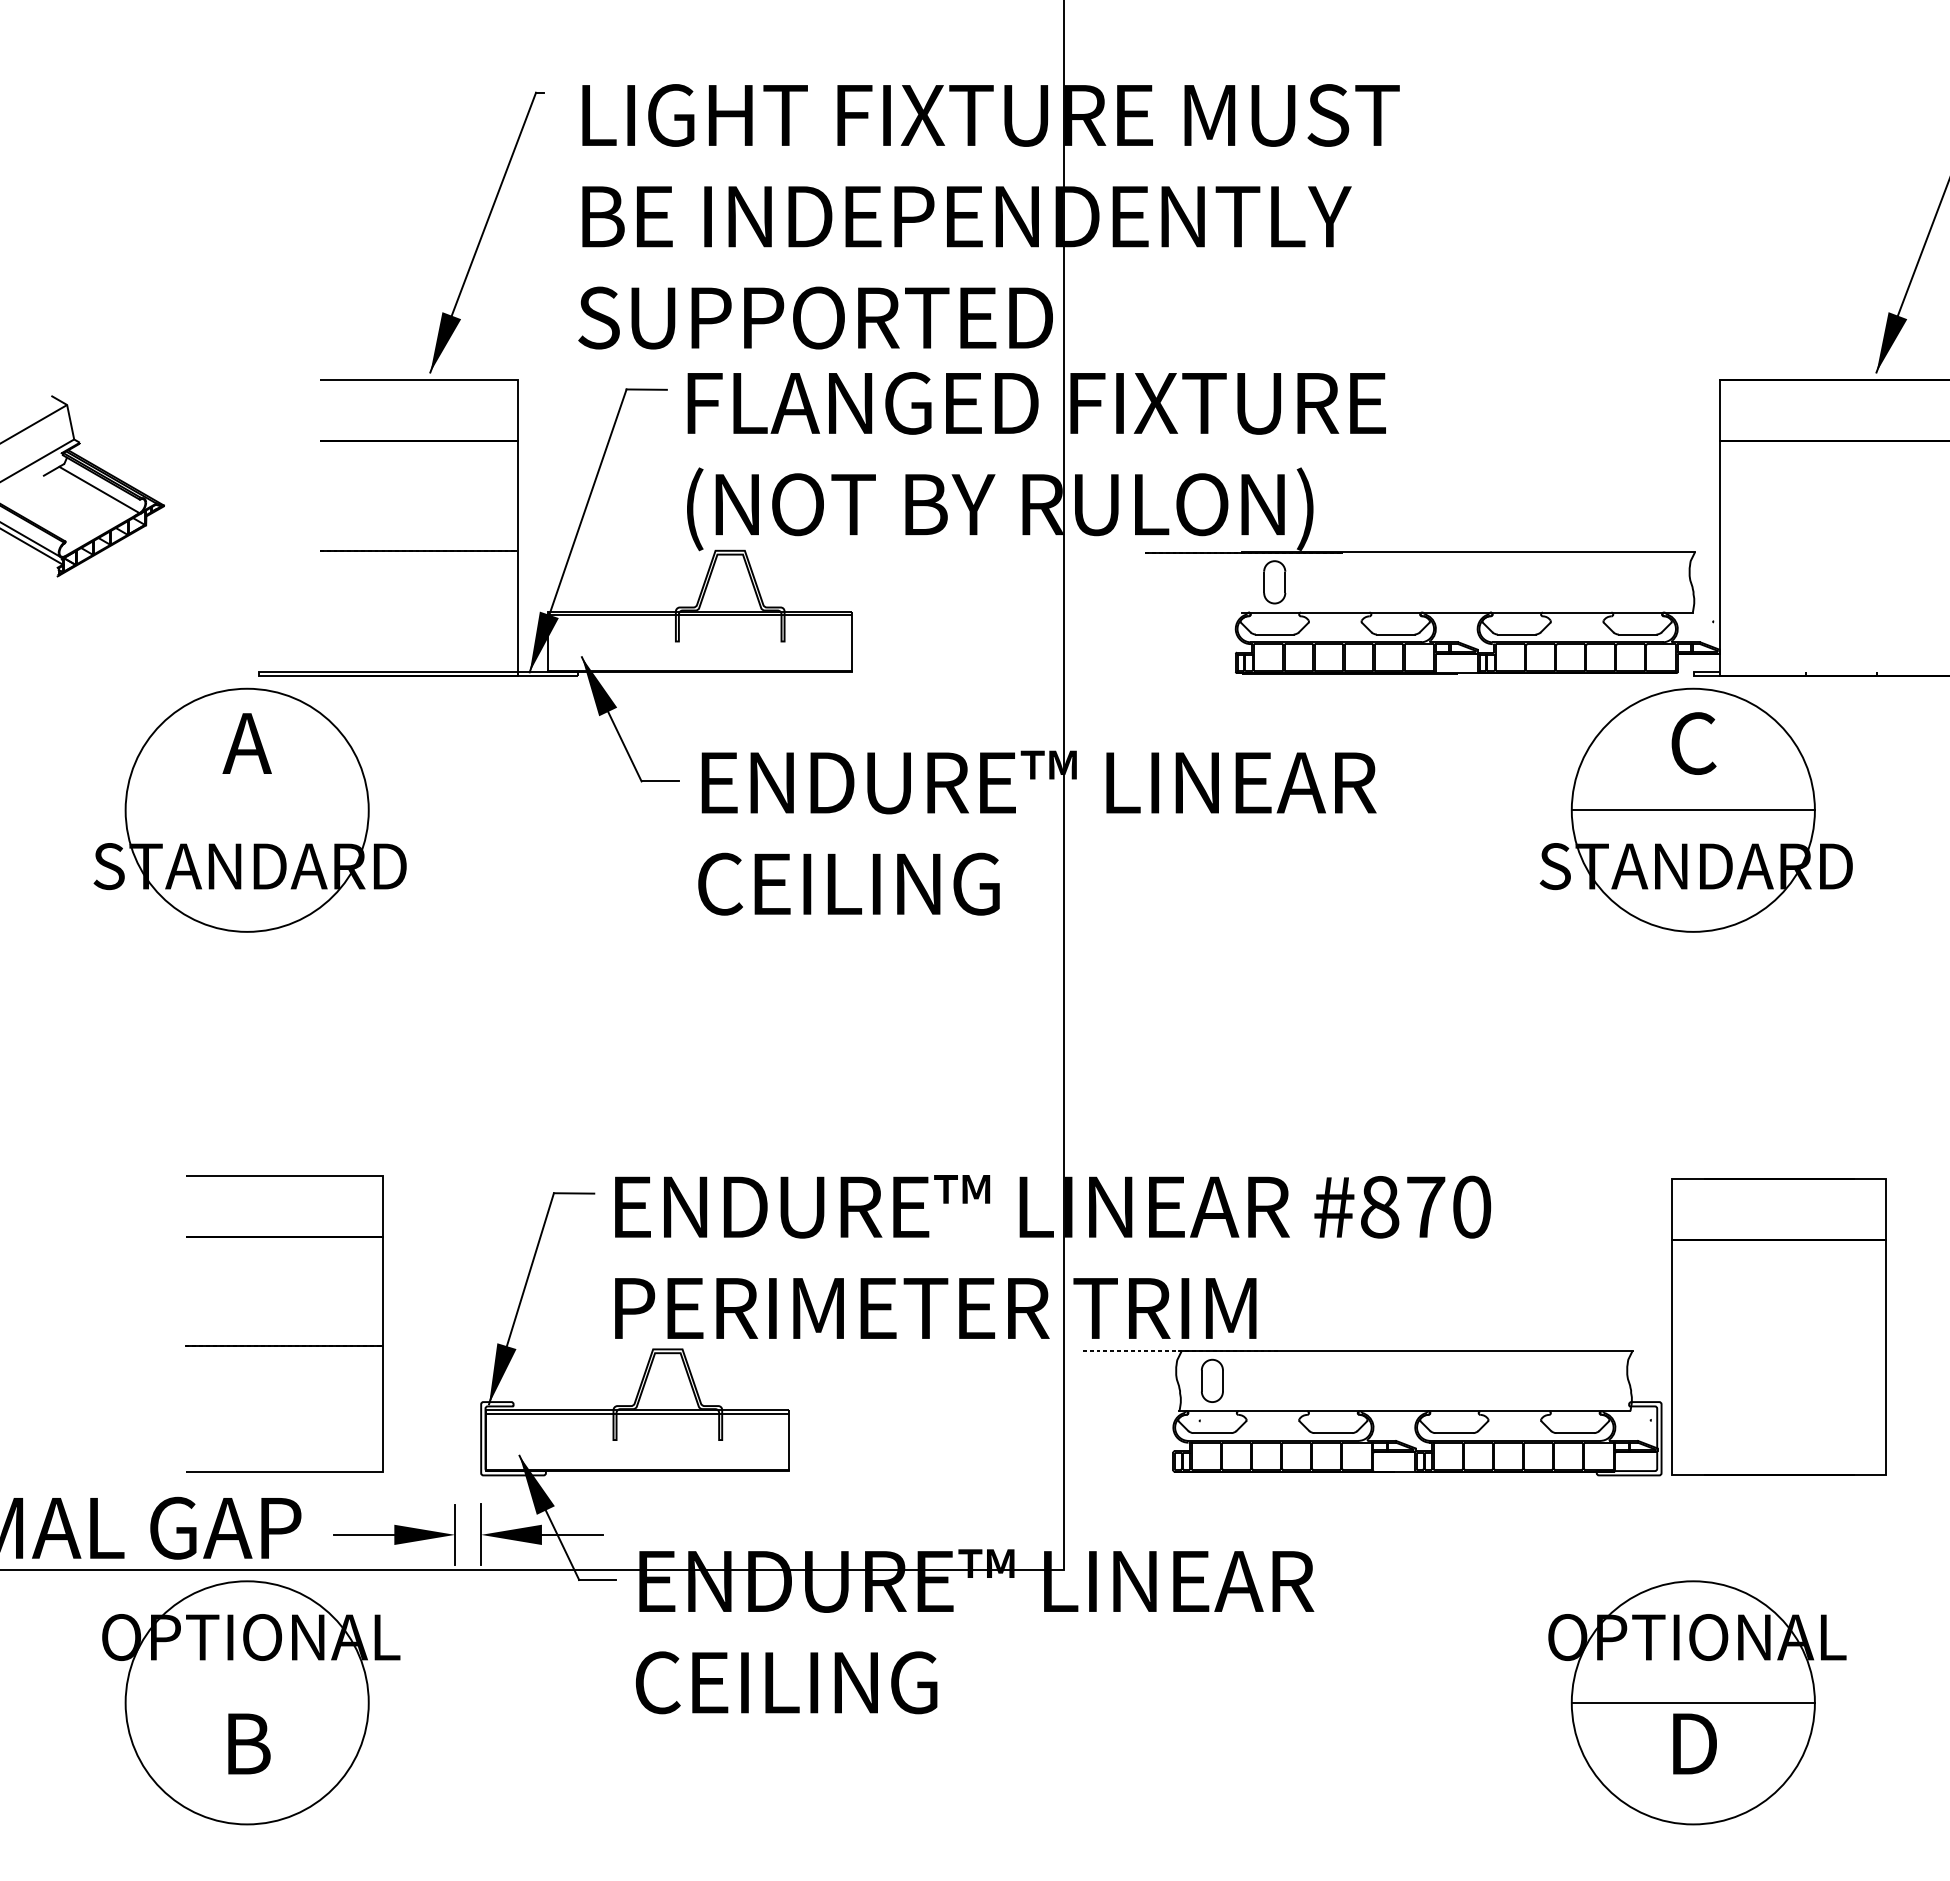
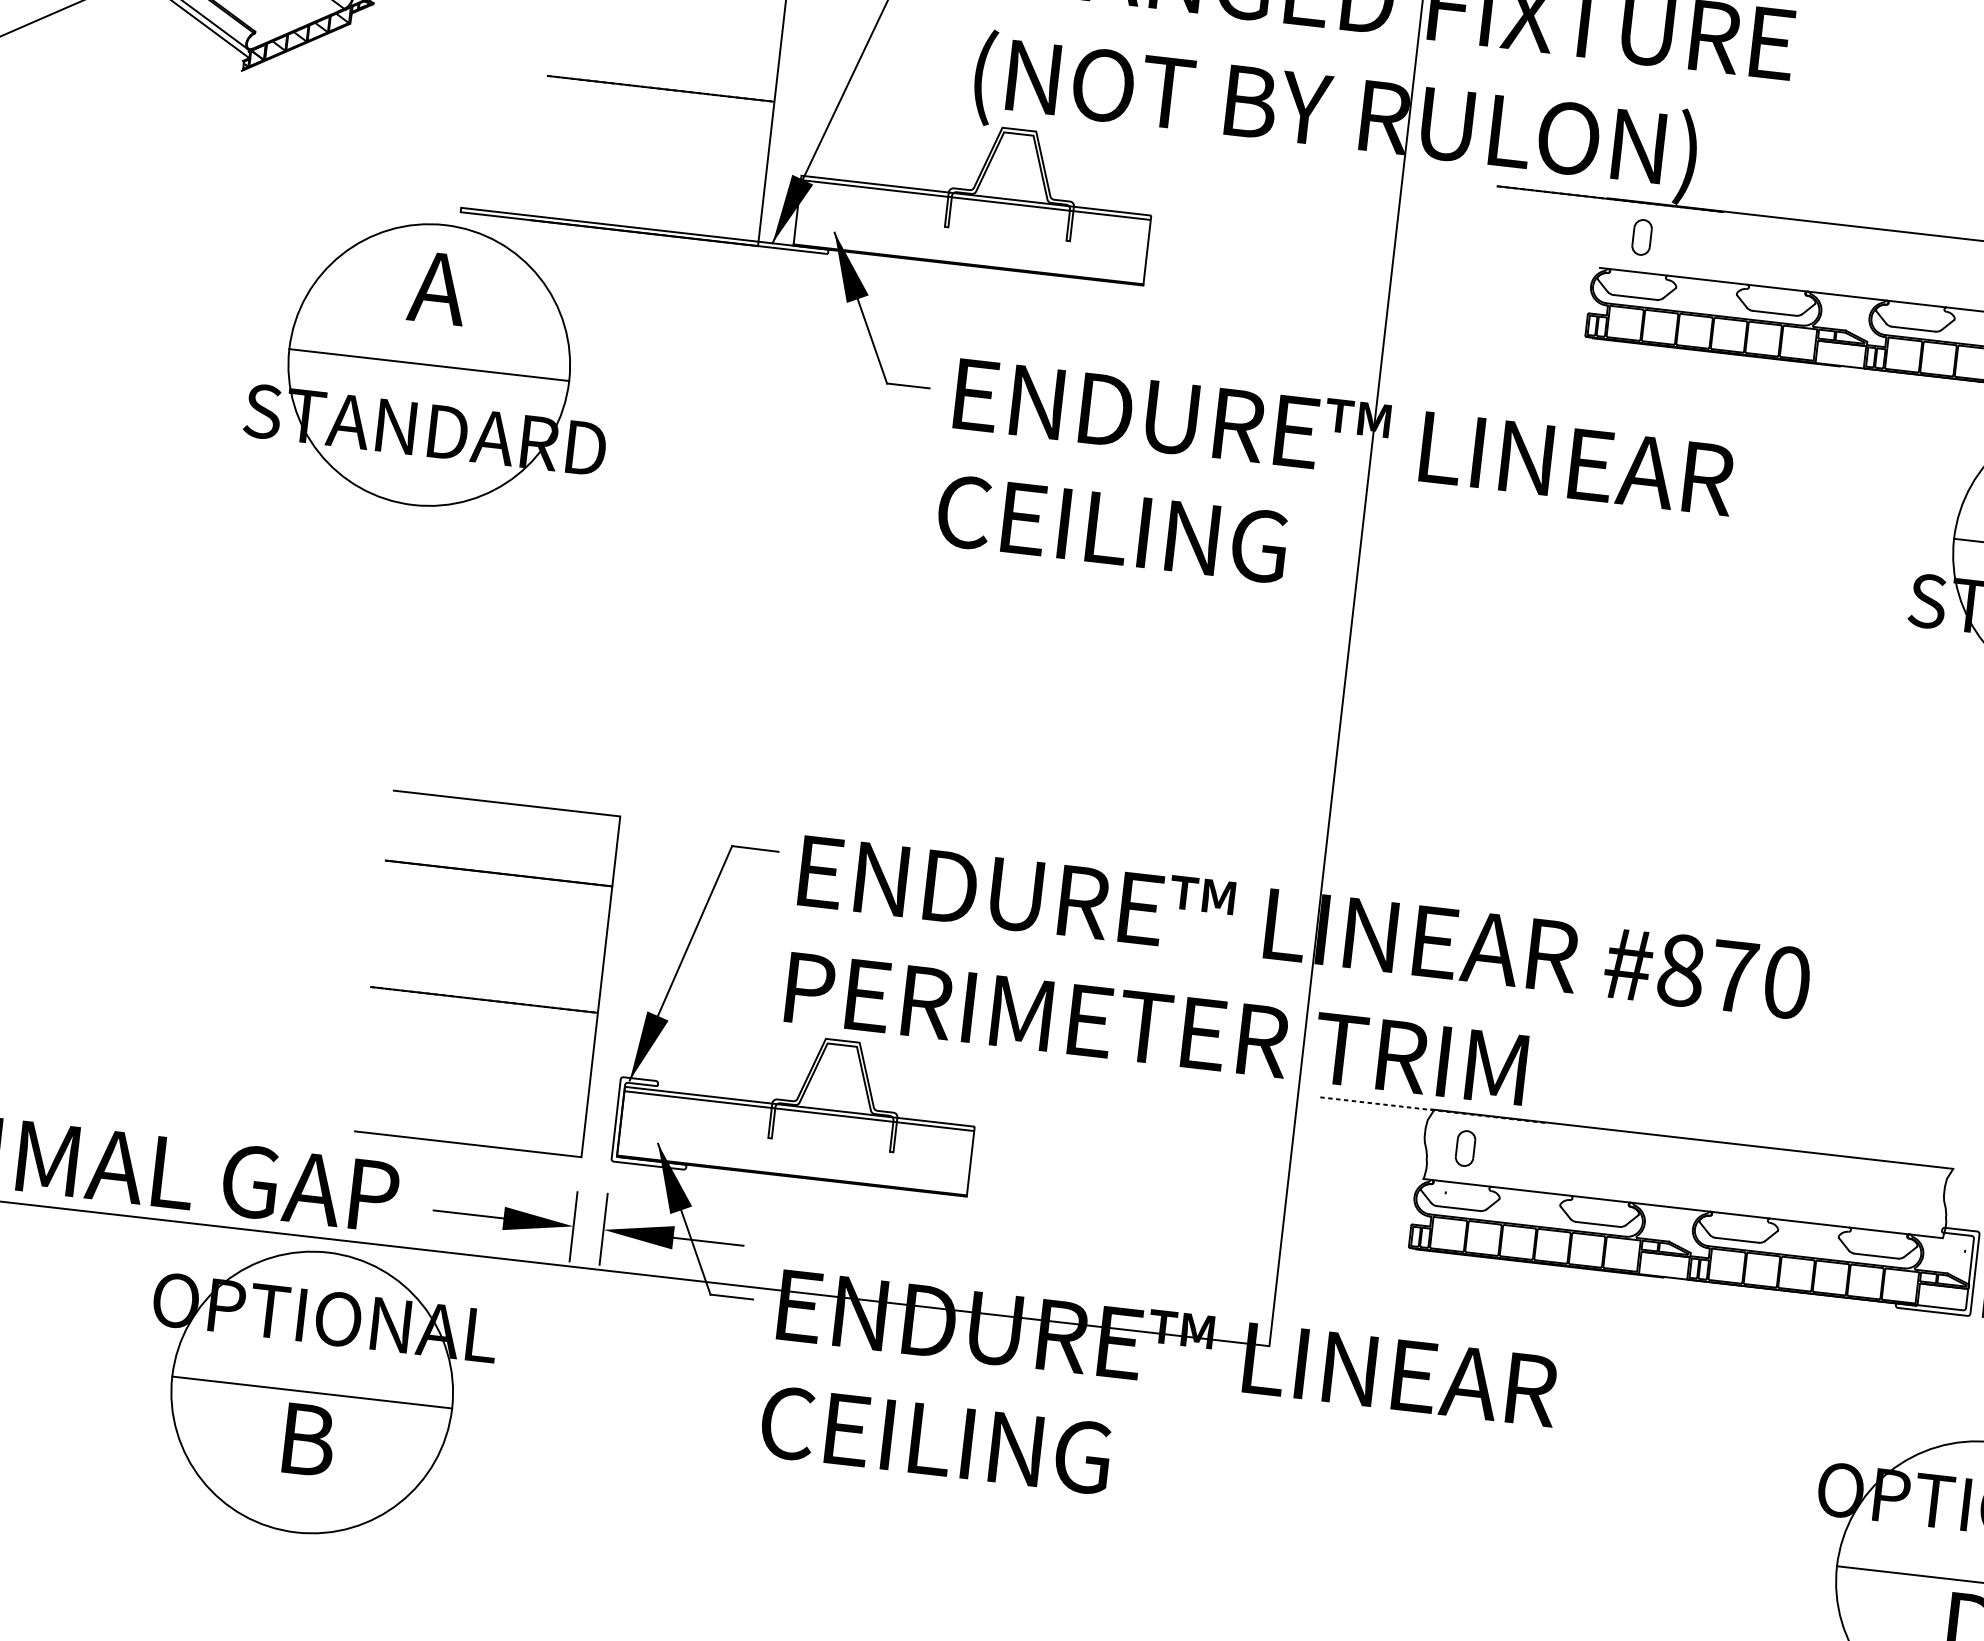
part: (1274, 582) -> (1641, 237), size x0.71
line: (246, 810) -> (428, 365), added
part: (284, 1345) -> (484, 998), moved
part: (1212, 1380) -> (1465, 1148), size x0.71
line: (246, 1702) -> (311, 1392), added

